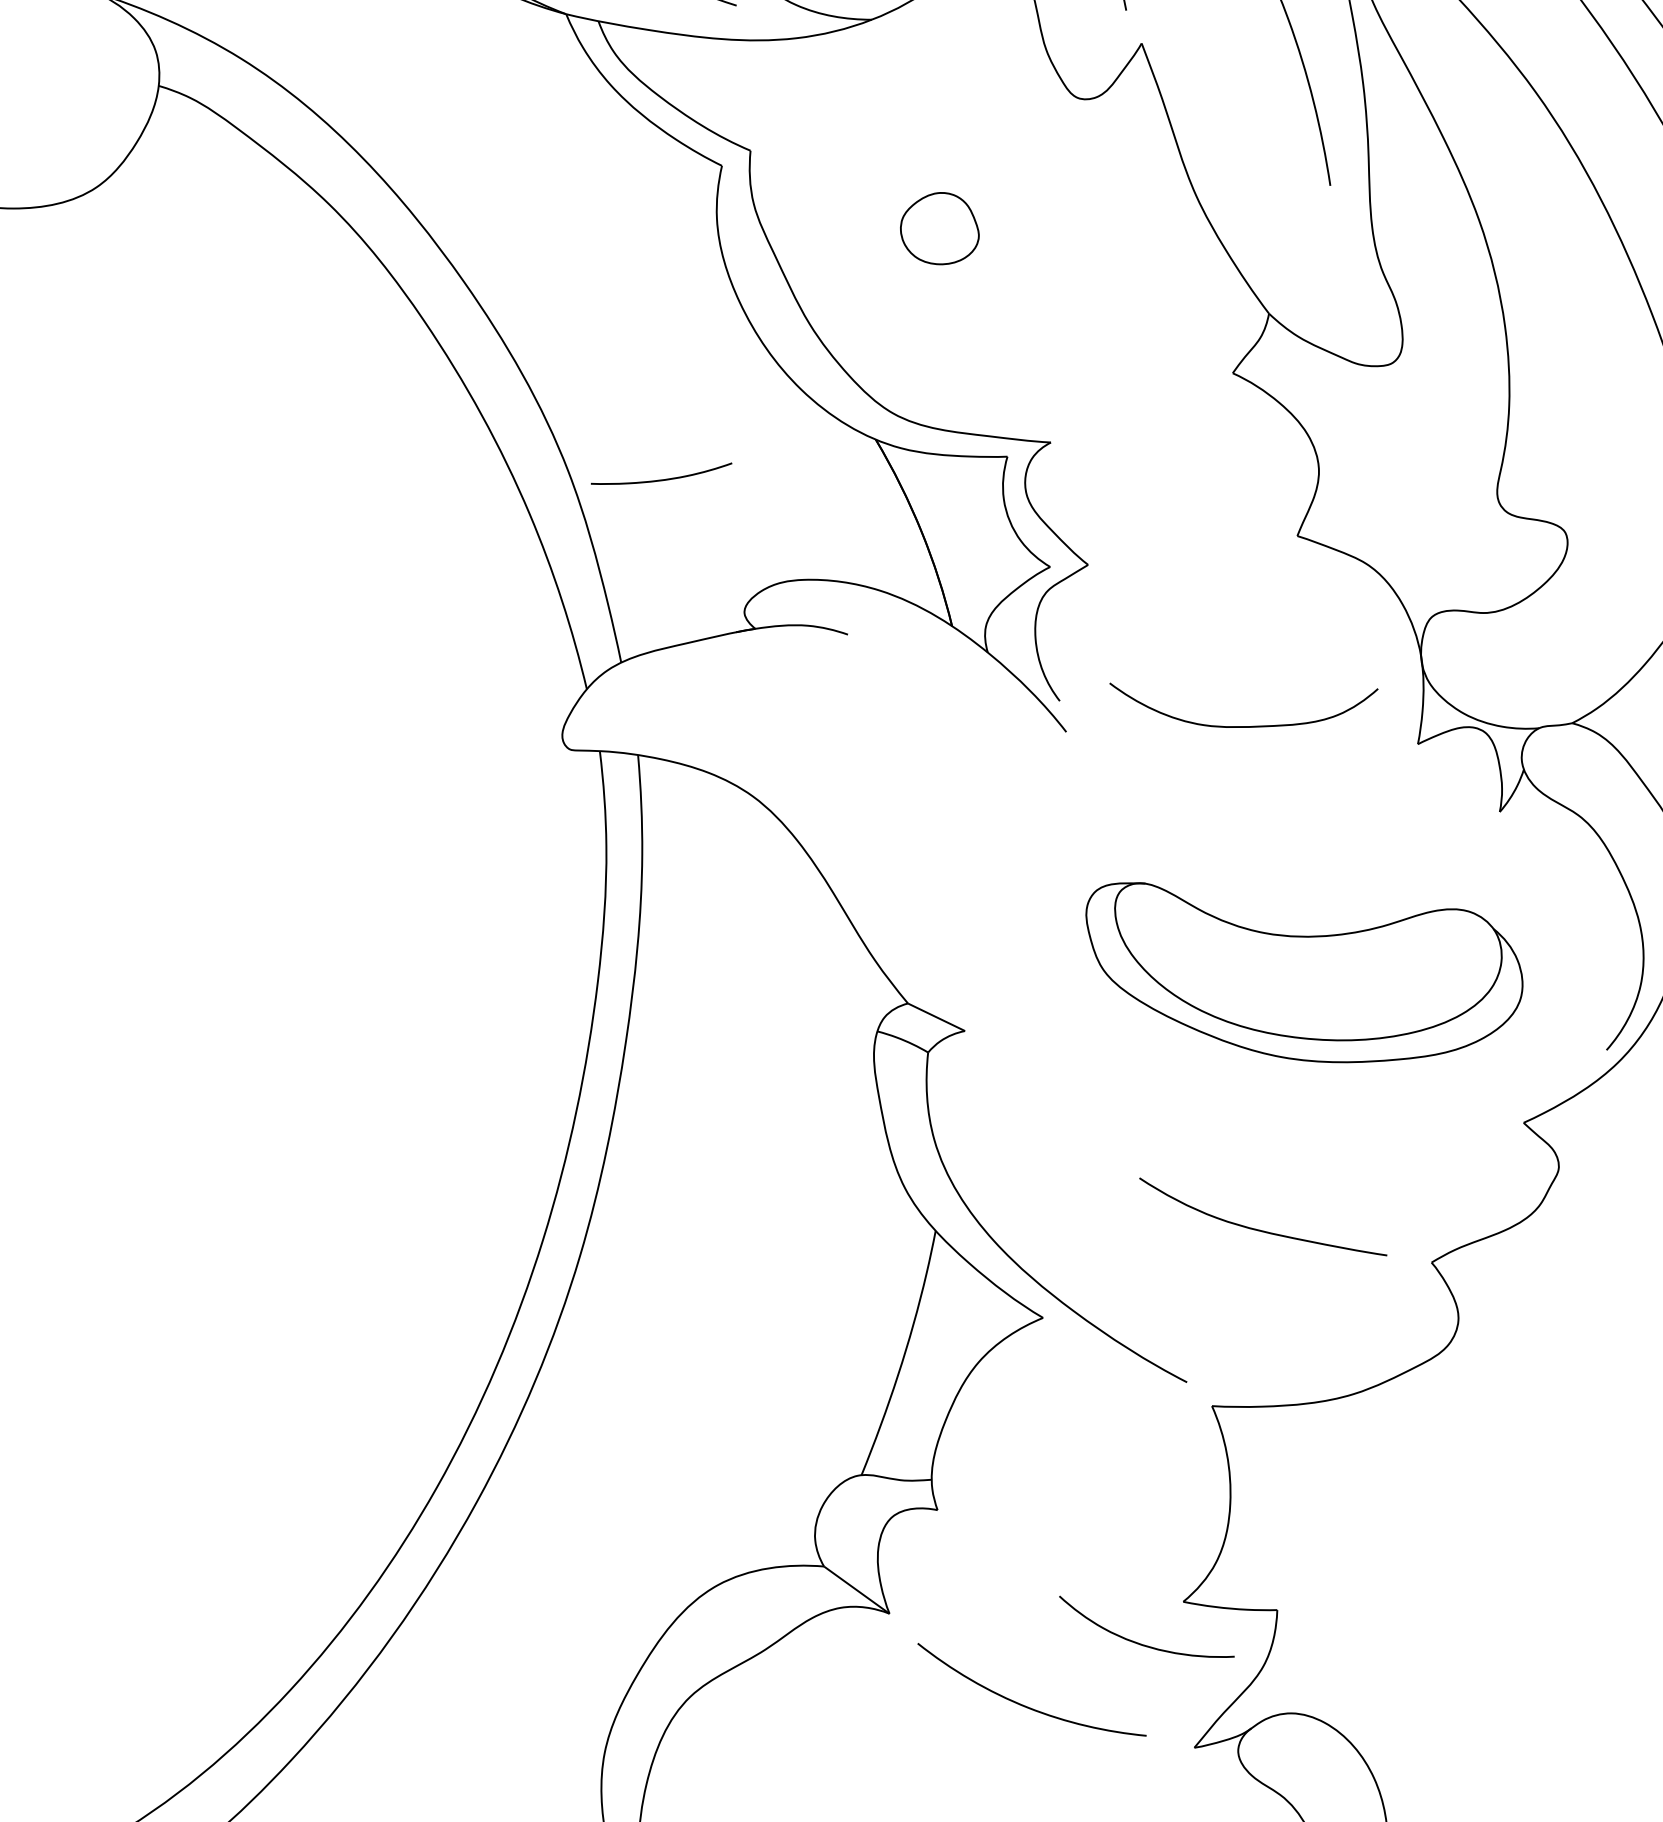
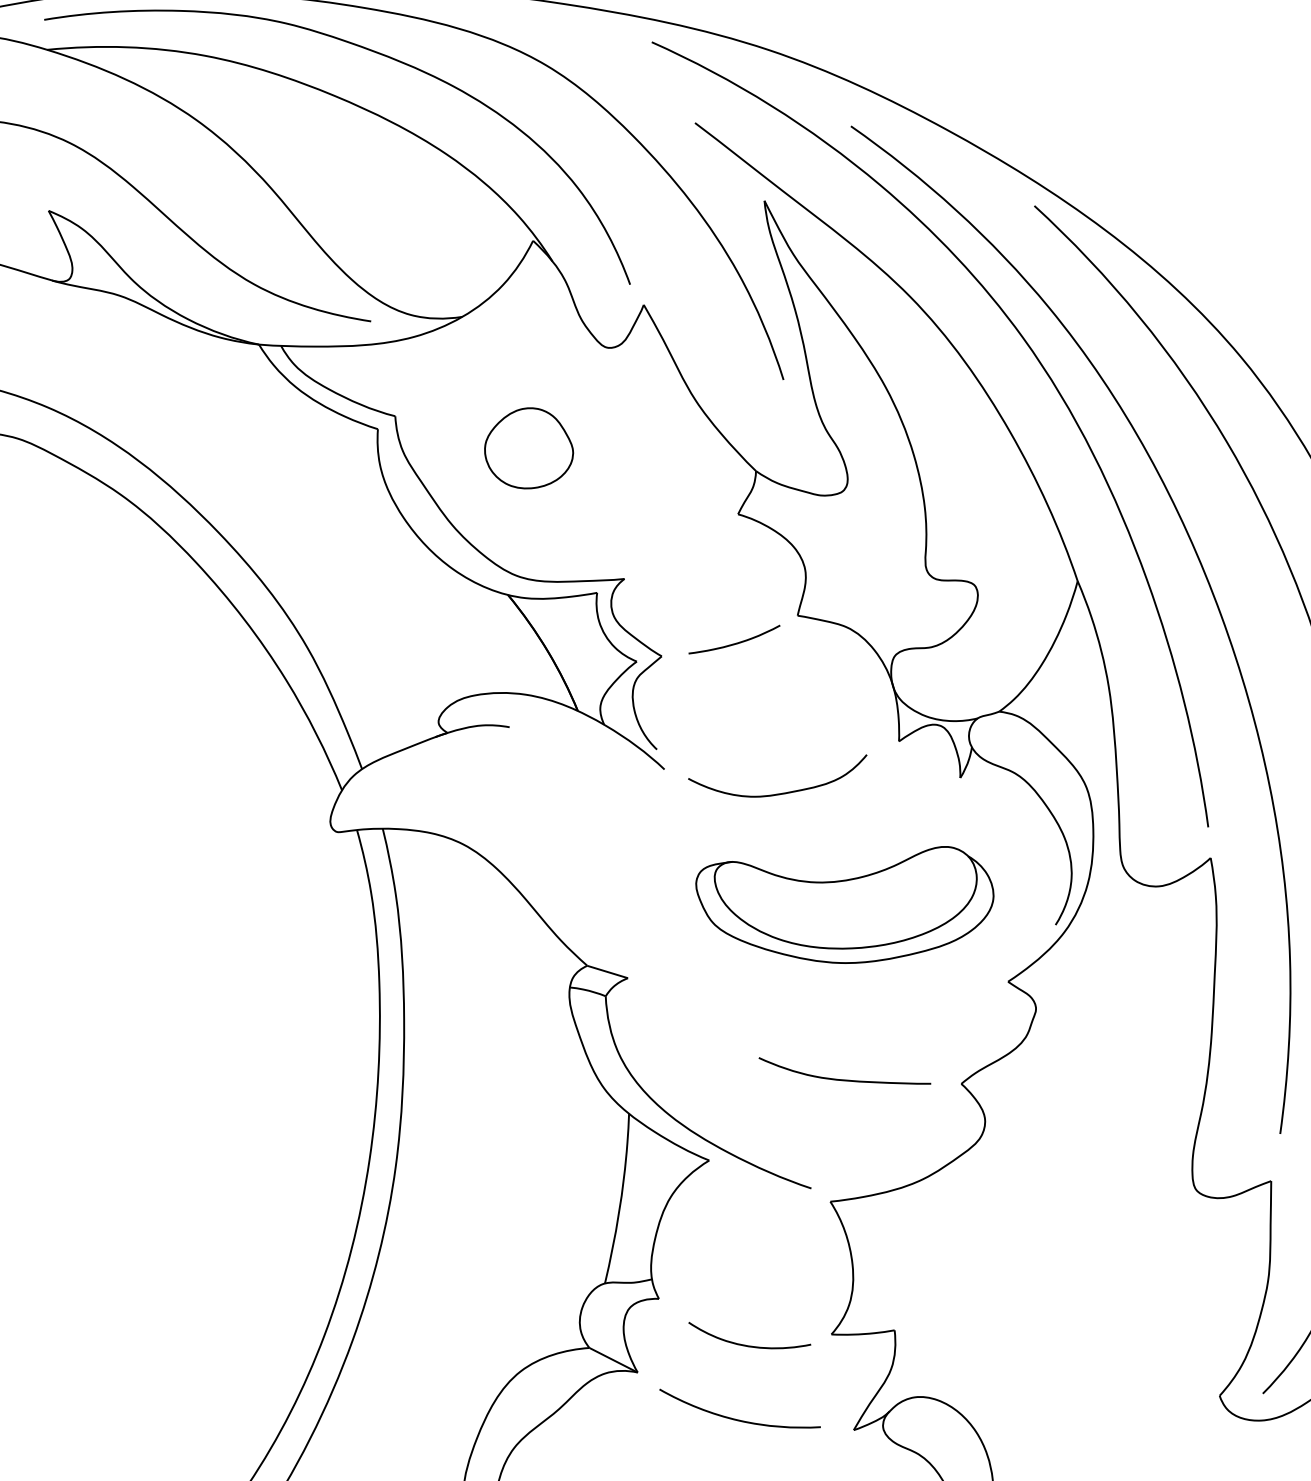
part: (940, 228) -> (529, 448), size x1.67
curve: (663, 478) -> (736, 642), moved
curve: (1245, 725) -> (782, 792), moved
curve: (1138, 1641) -> (745, 1344), moved

